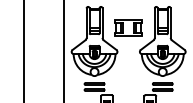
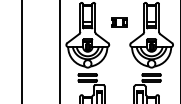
part: (128, 27) -> (119, 22), size x0.6

